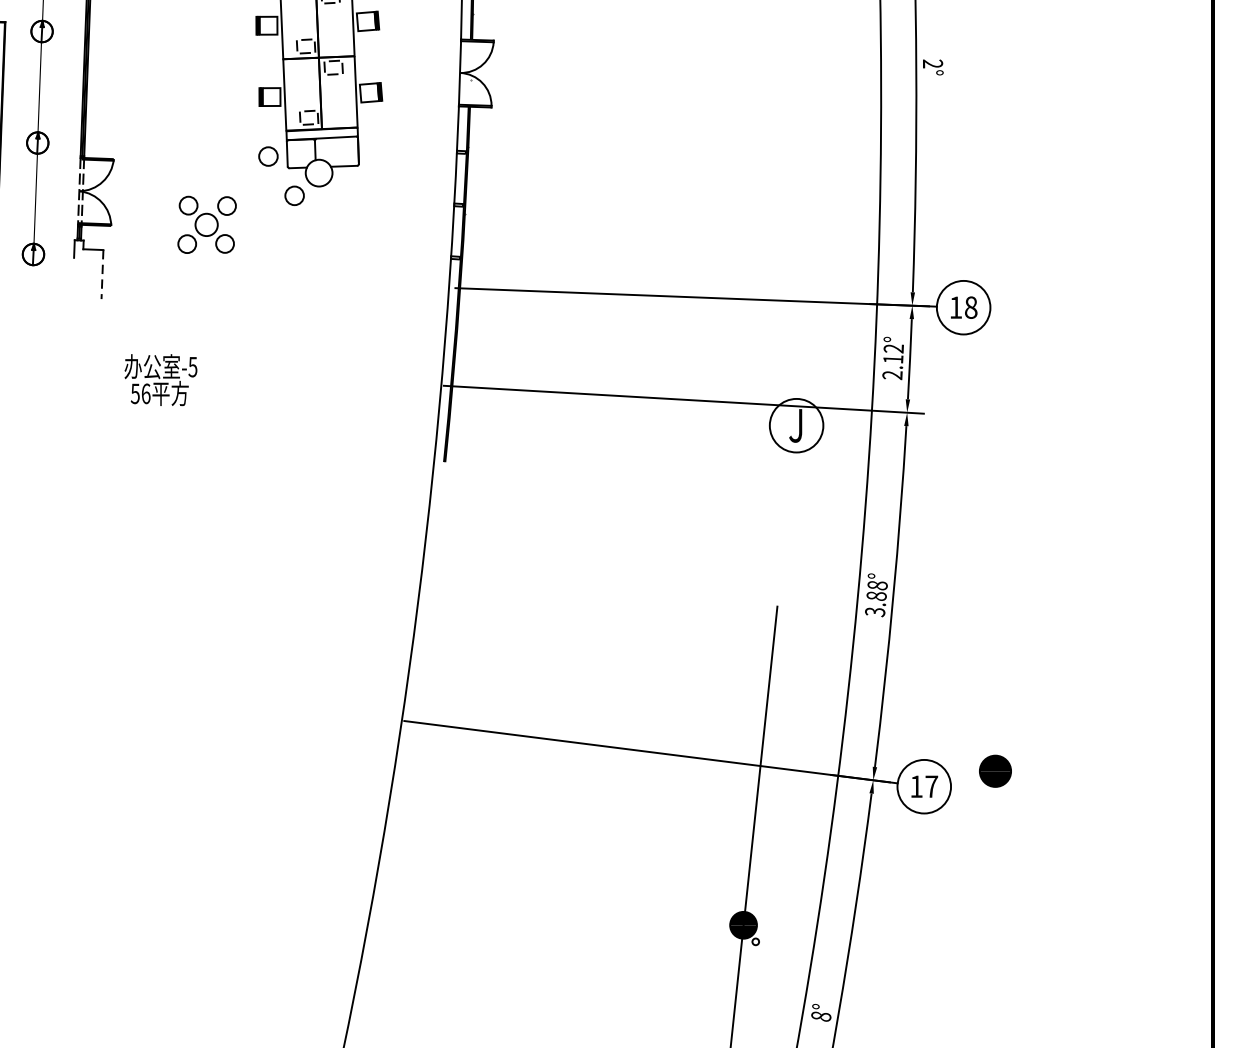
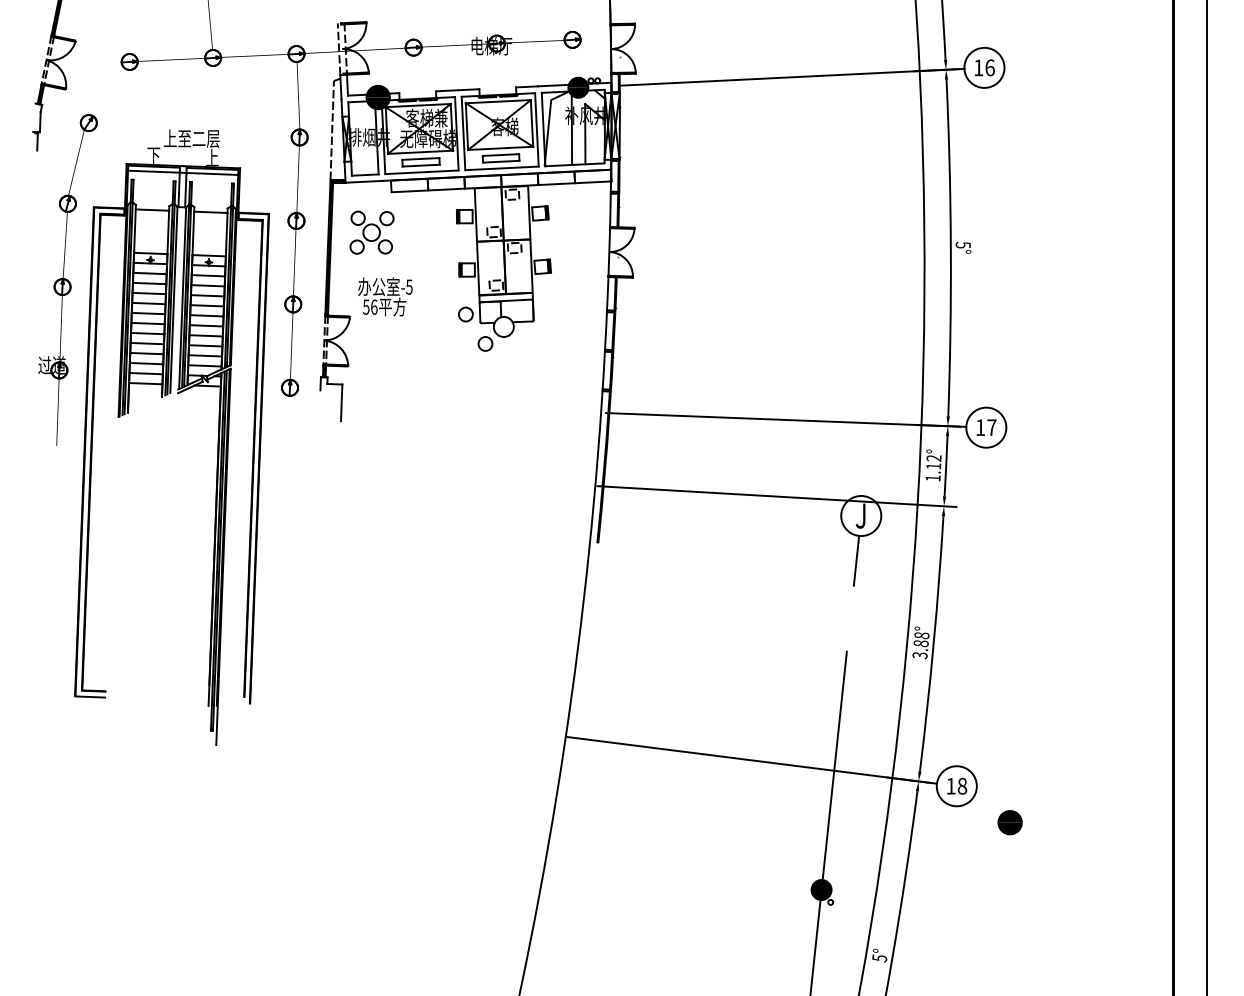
text: (931, 62) -> (962, 244), 2° -> 5°
part: (206, 224) -> (371, 232), moved
line: (102, 275) -> (341, 403), dashed -> solid
text: (970, 307) -> (991, 427), 18 -> 17
text: (891, 375) -> (932, 478), 2.12° -> 1.12°
text: (161, 379) -> (385, 296), moved
line: (790, 485) -> (856, 560), added
part: (994, 771) -> (1009, 822), moved
text: (931, 785) -> (962, 785), 17 -> 18
text: (820, 1016) -> (879, 958), 8° -> 5°

